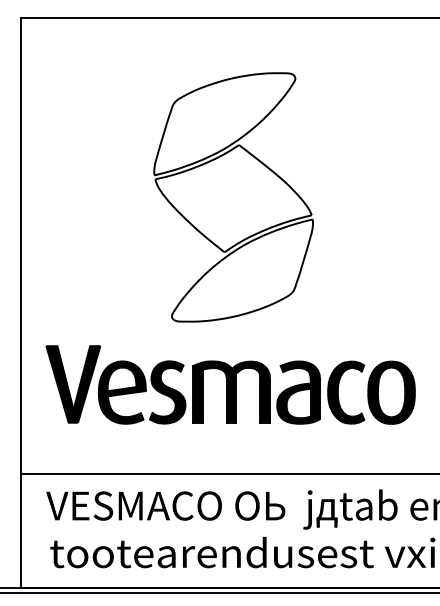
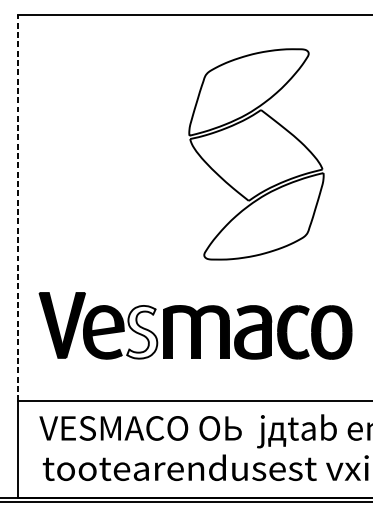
part: (233, 197) -> (256, 154), moved
line: (21, 246) -> (18, 208), solid -> dashed
fill: (167, 392) -> (142, 332), removed

